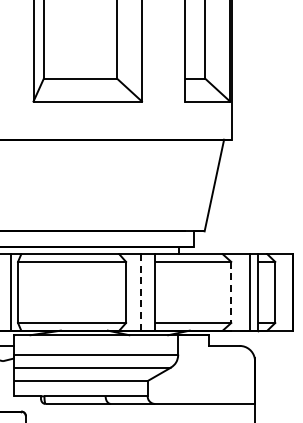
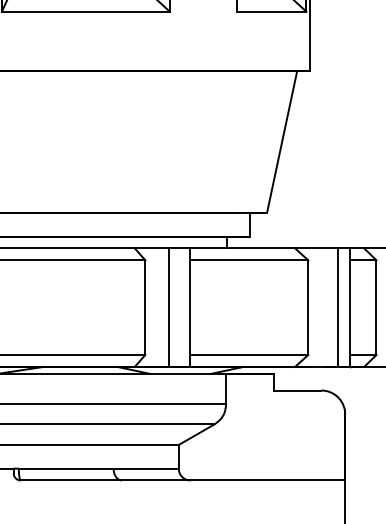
line: (141, 291) -> (169, 306), dashed -> solid
line: (231, 292) -> (308, 307), dashed -> solid

